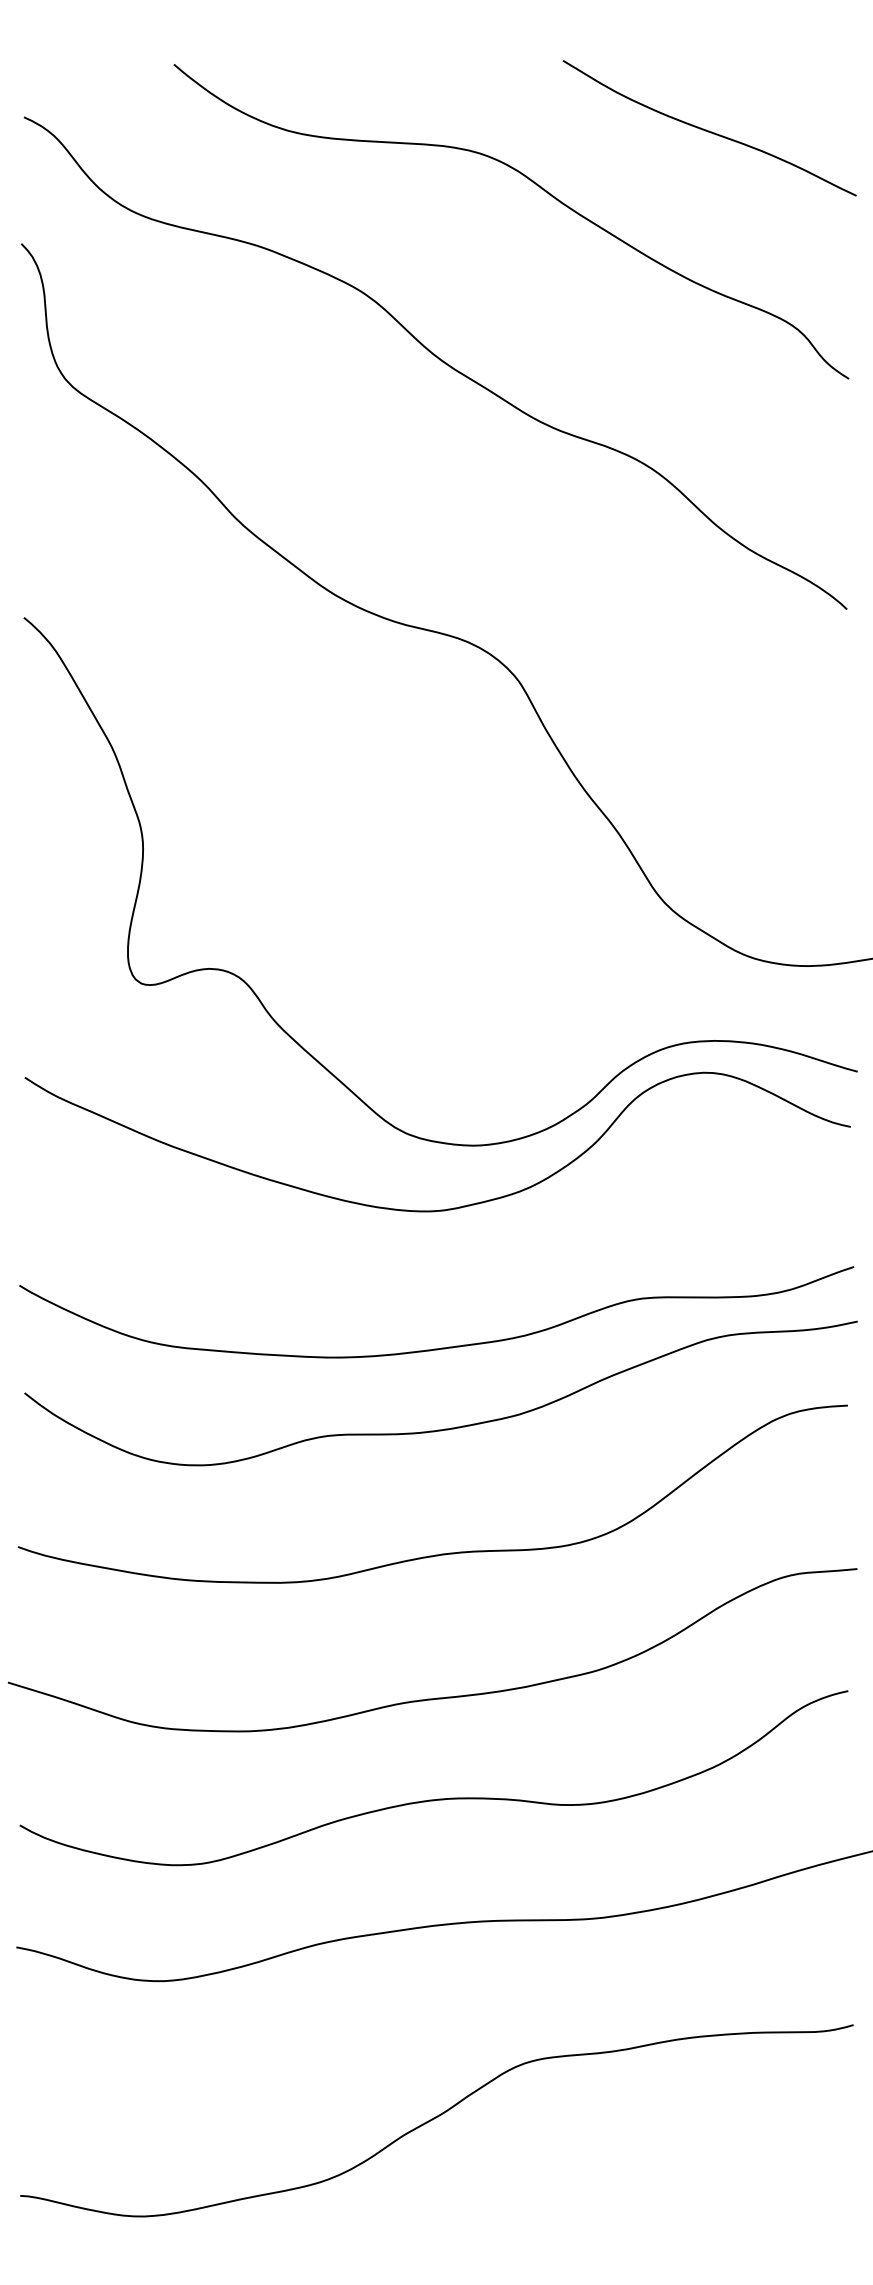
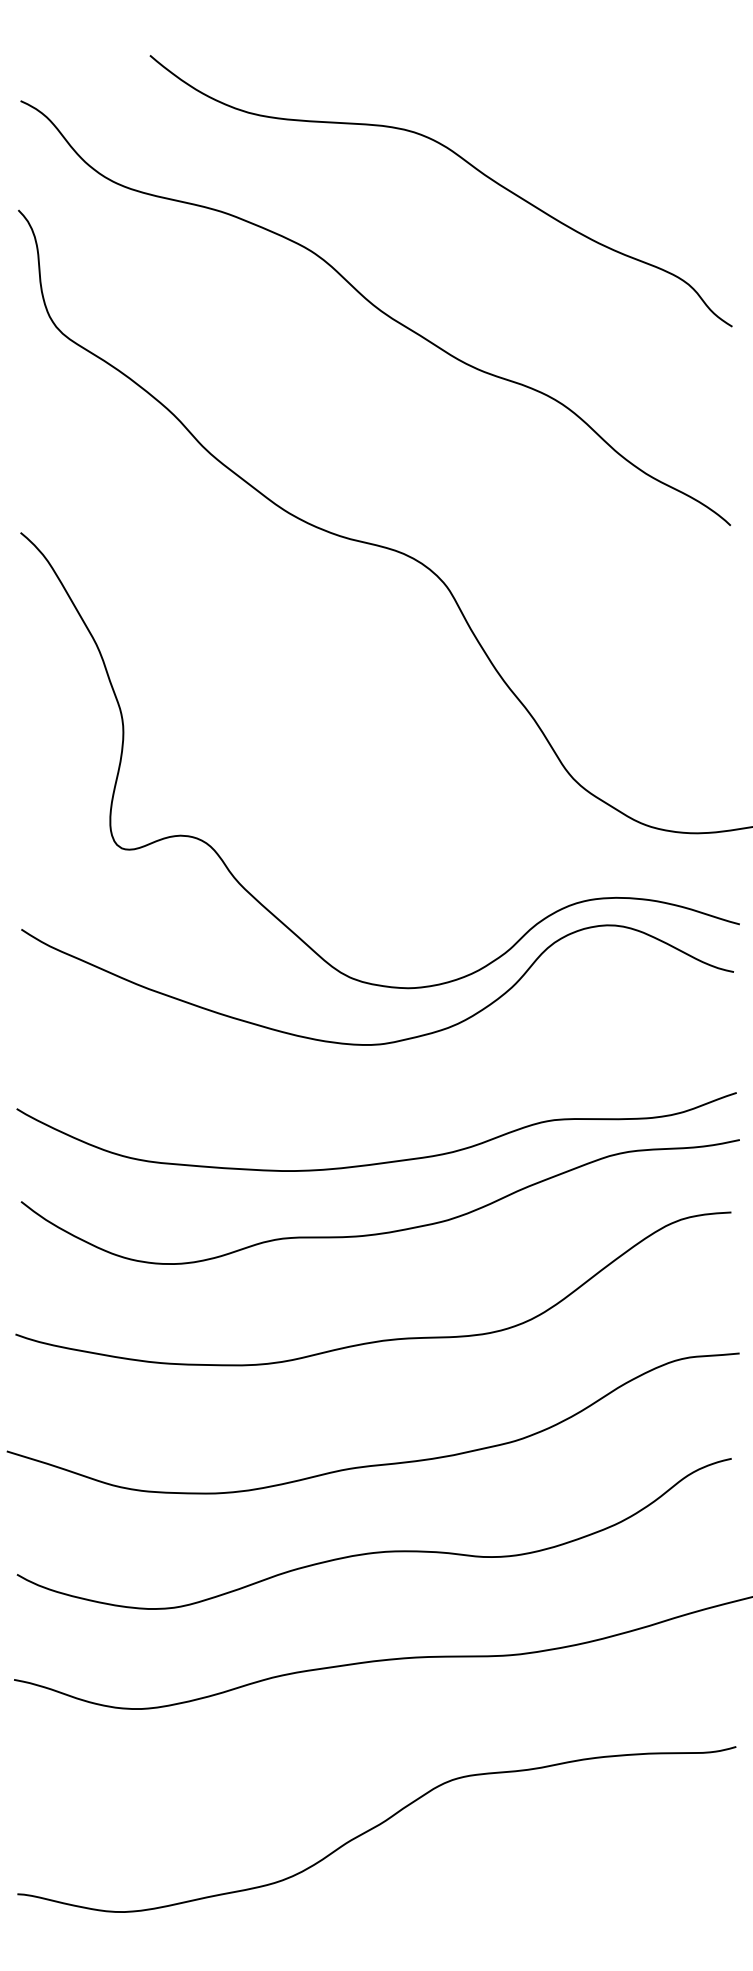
curve: (709, 130) -> (612, 112), removed

